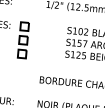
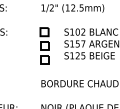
part: (23, 39) -> (44, 45), moved

